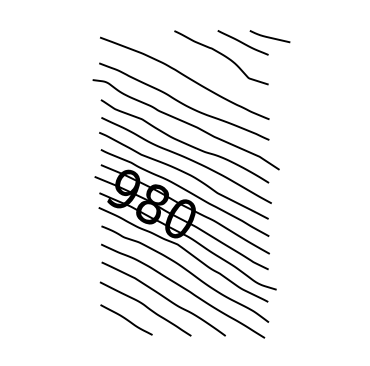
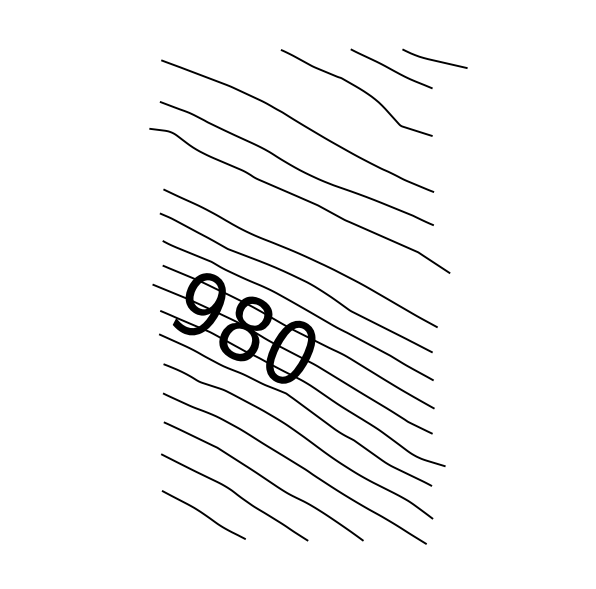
curve: (183, 141) -> (295, 227), removed

